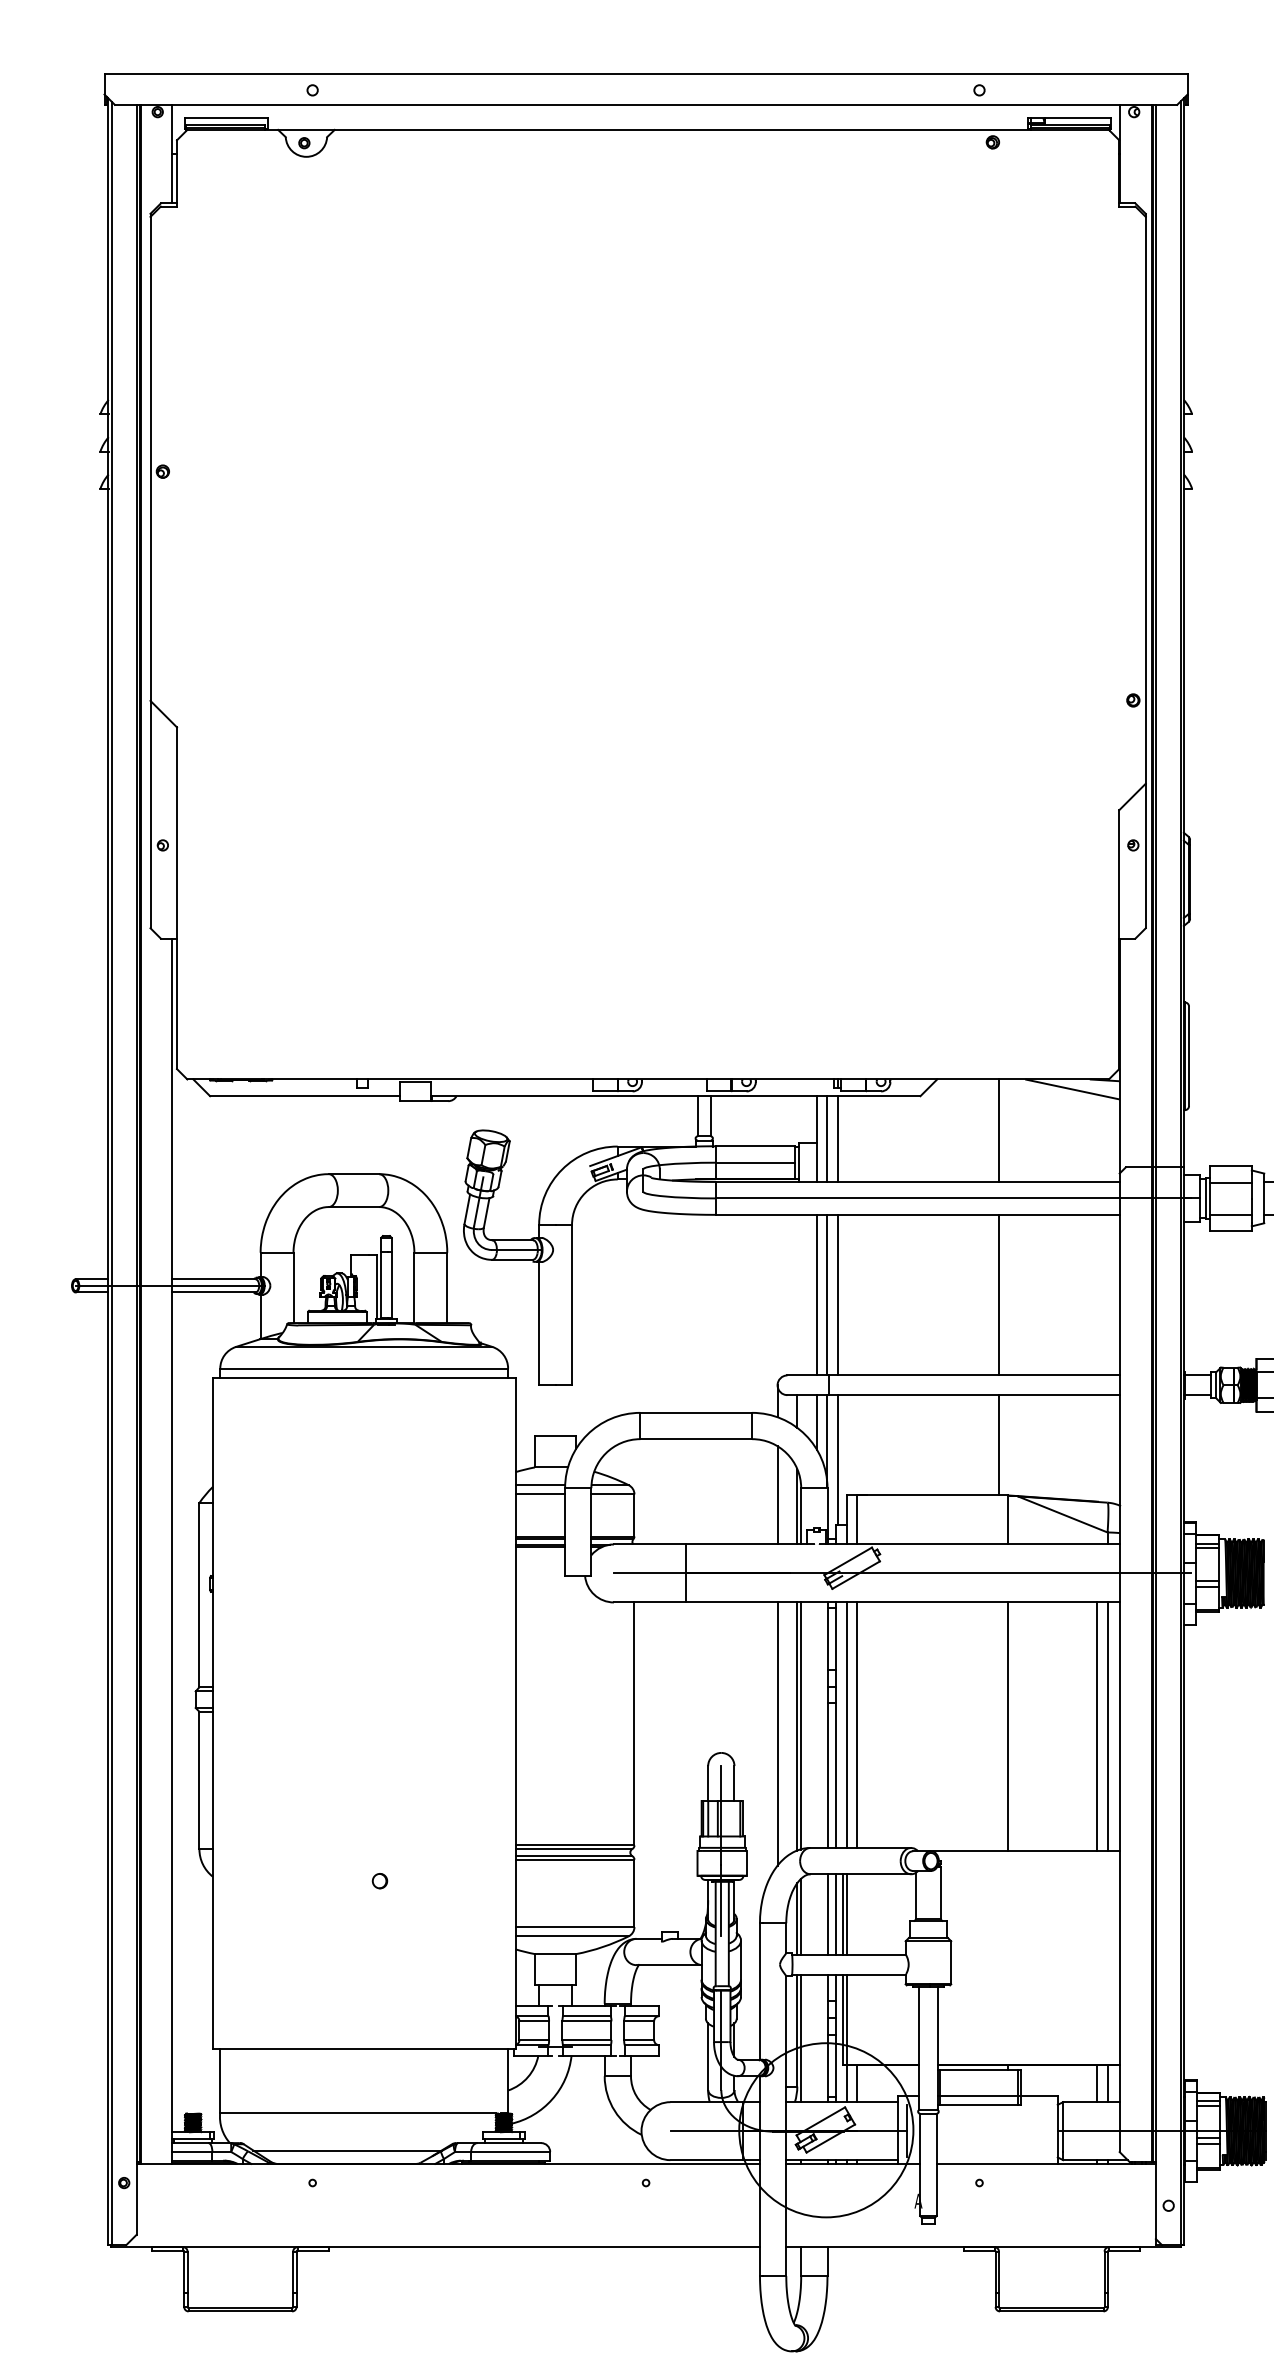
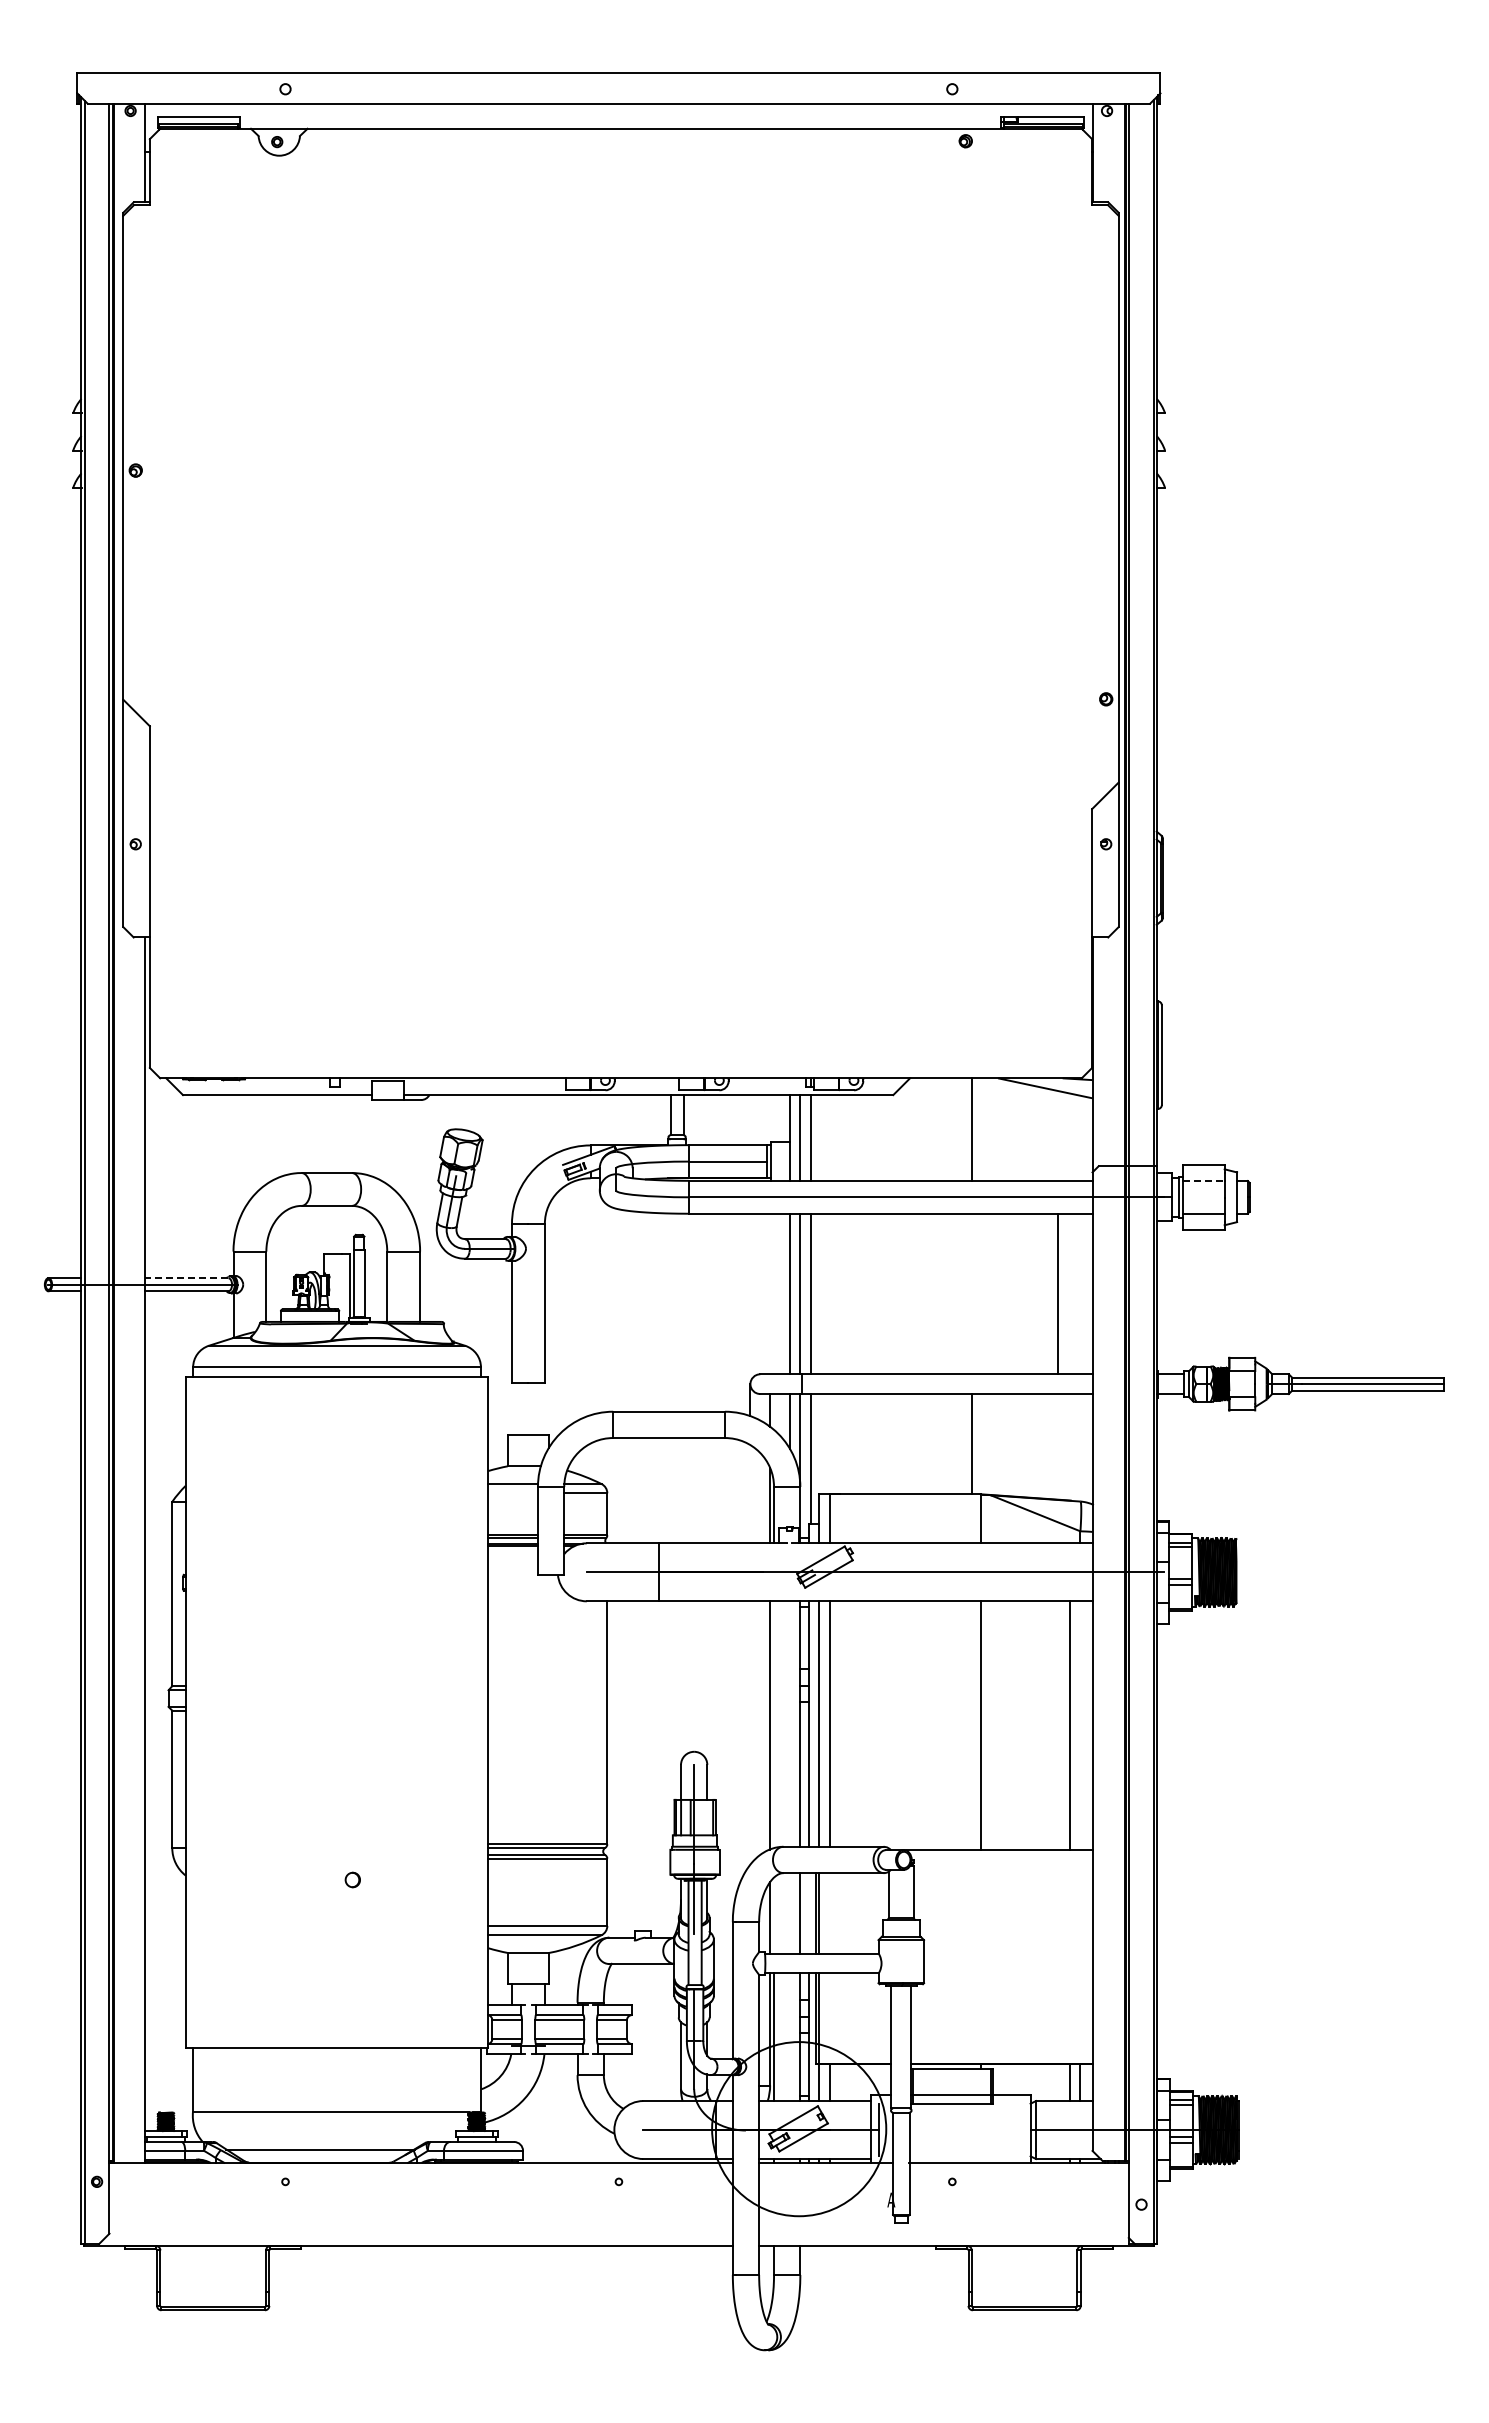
line: (1230, 1182) -> (1203, 1181), solid -> dashed
line: (213, 1279) -> (186, 1278), solid -> dashed
line: (999, 1294) -> (1058, 1293), moved
line: (539, 1494) -> (512, 1493), removed
line: (777, 1495) -> (750, 1494), removed
line: (801, 1725) -> (774, 1724), removed
line: (1107, 1726) -> (1080, 1725), removed
line: (777, 1733) -> (750, 1732), removed
line: (836, 1914) -> (809, 1913), removed
line: (801, 1916) -> (774, 1915), removed

